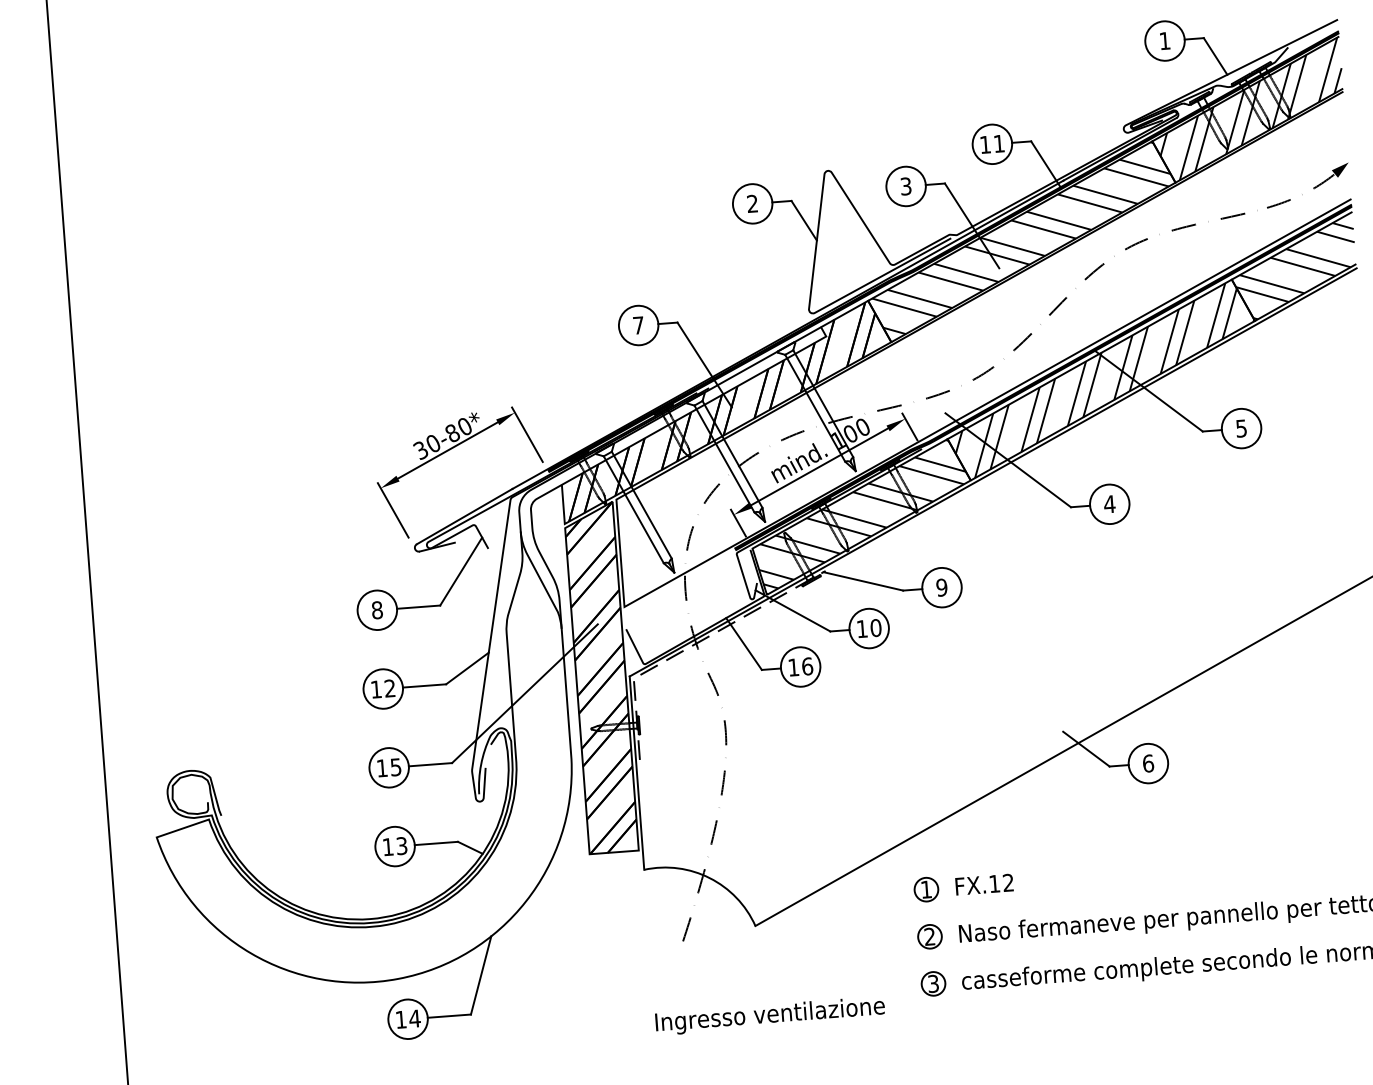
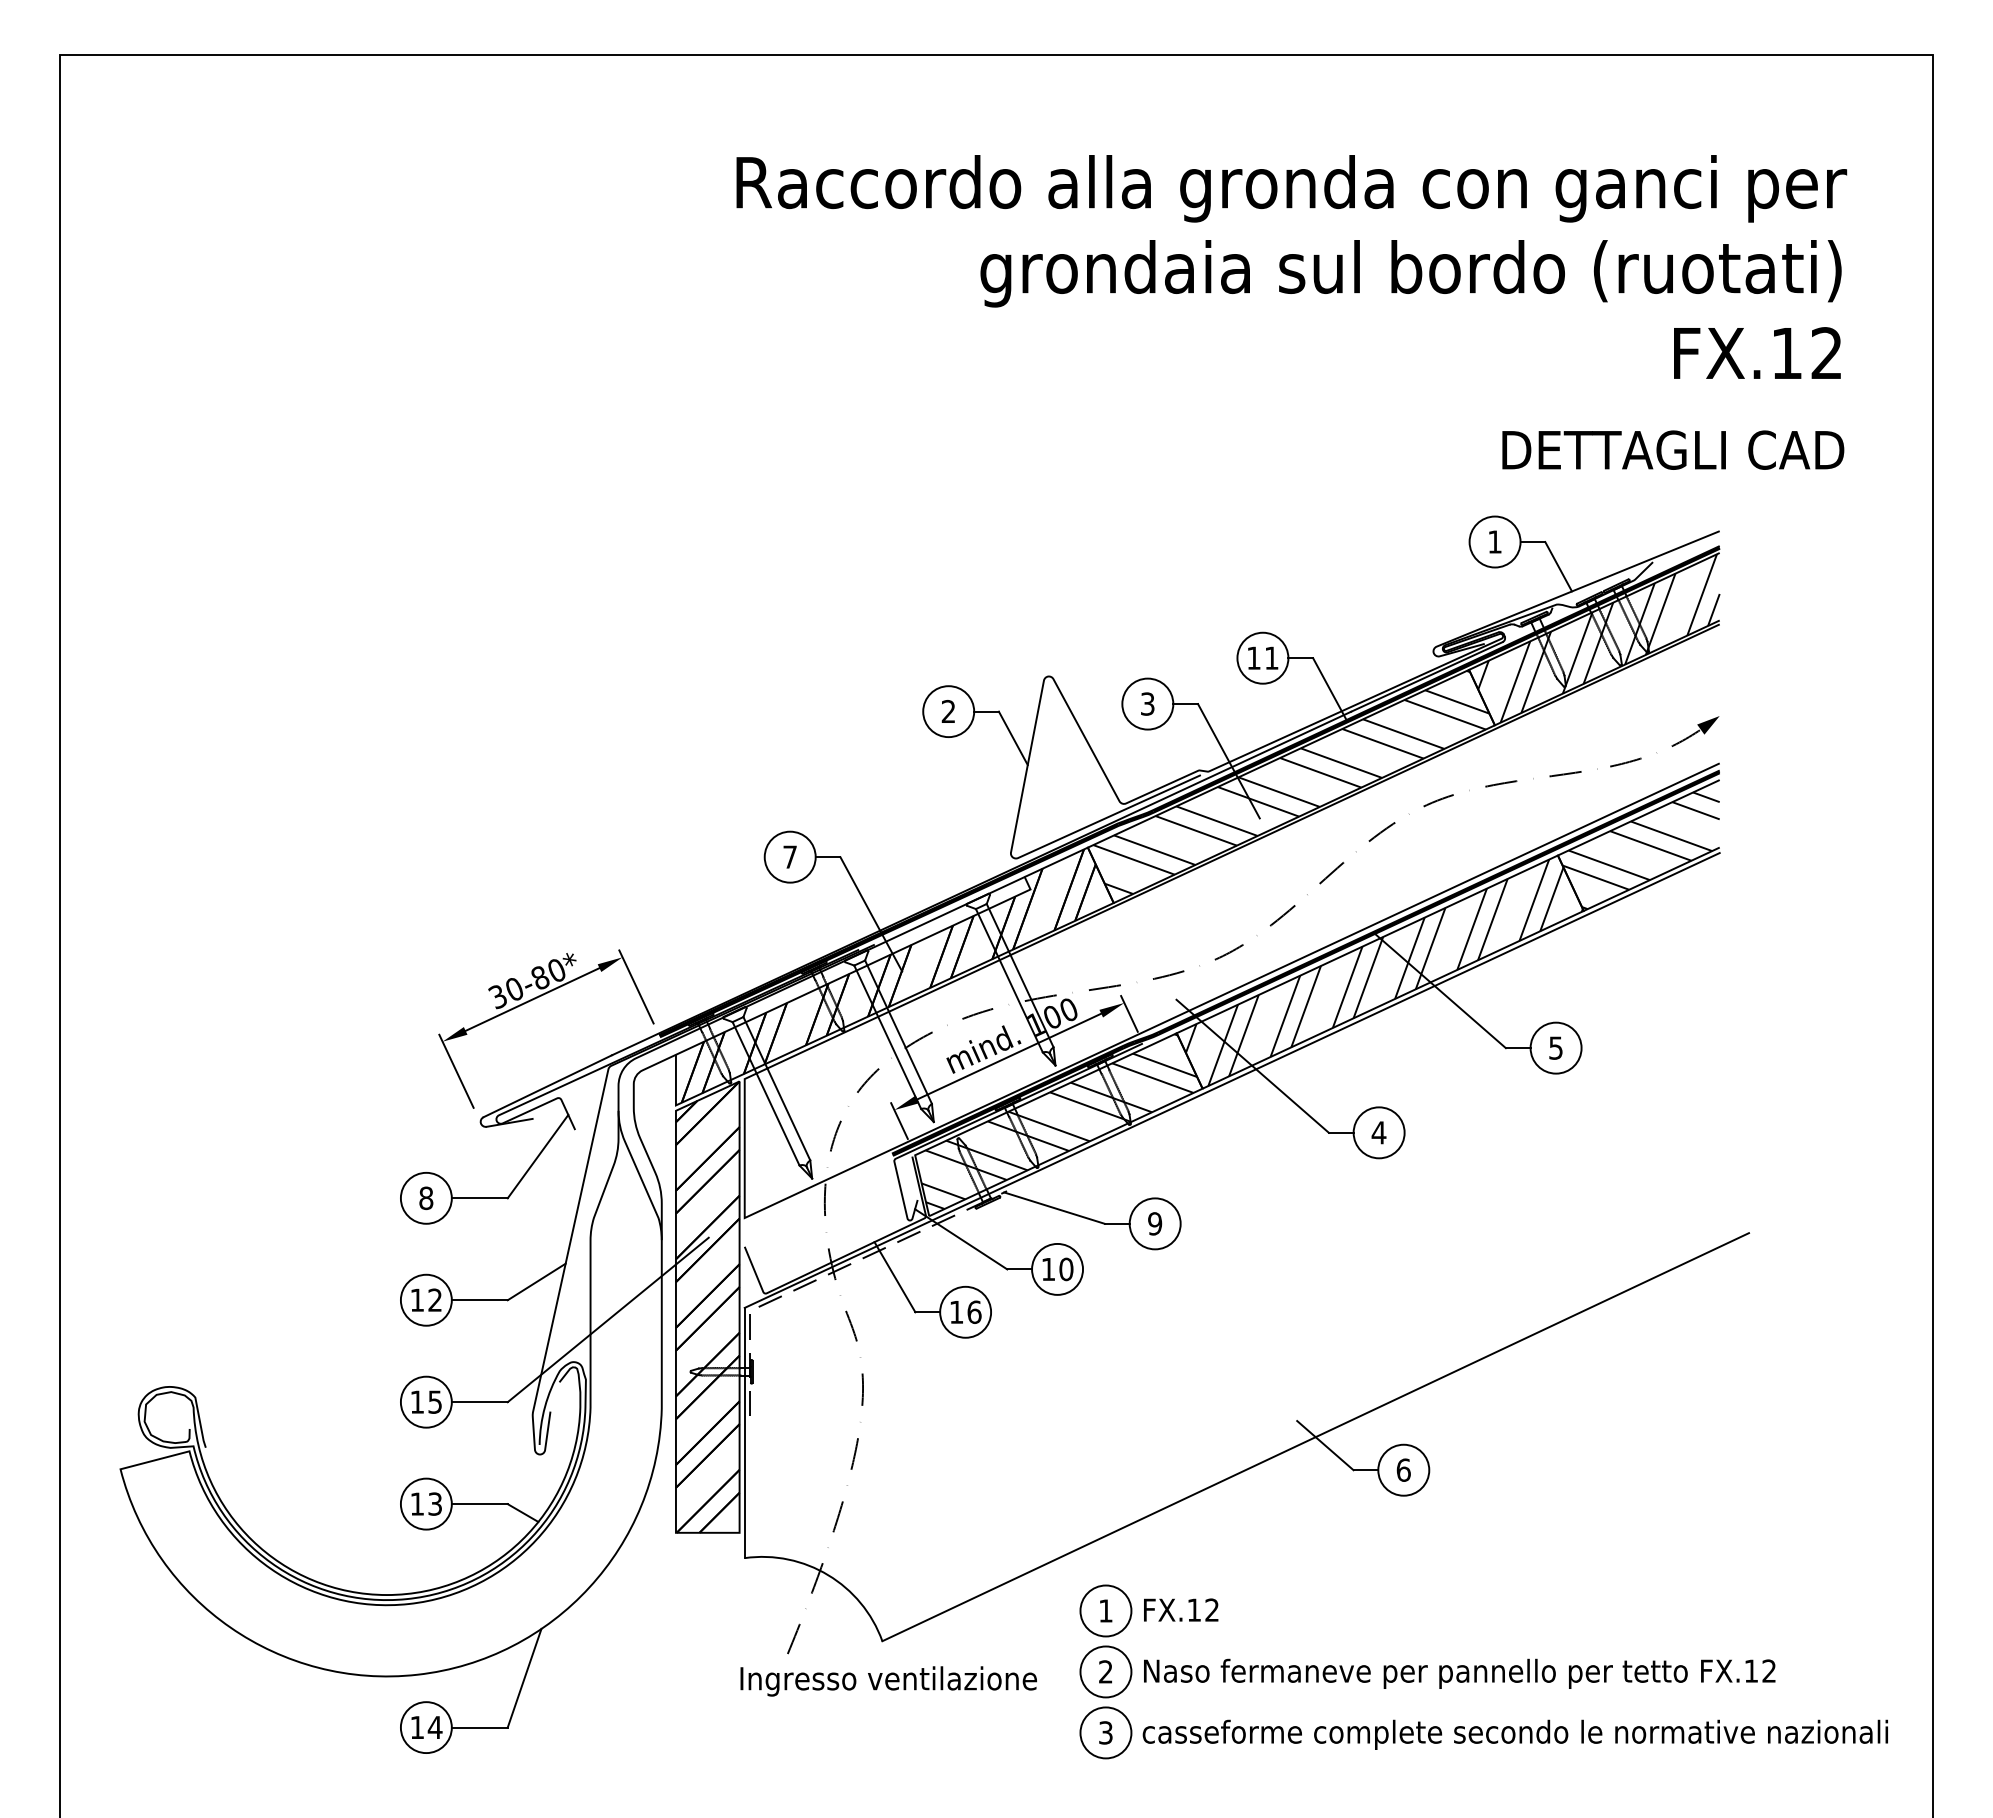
circle: (926, 889) -> (1105, 1610), size x1.67
circle: (929, 936) -> (1105, 1671), size x1.67
circle: (933, 983) -> (1105, 1732), size x1.67
text: (770, 1016) -> (888, 1681), moved

